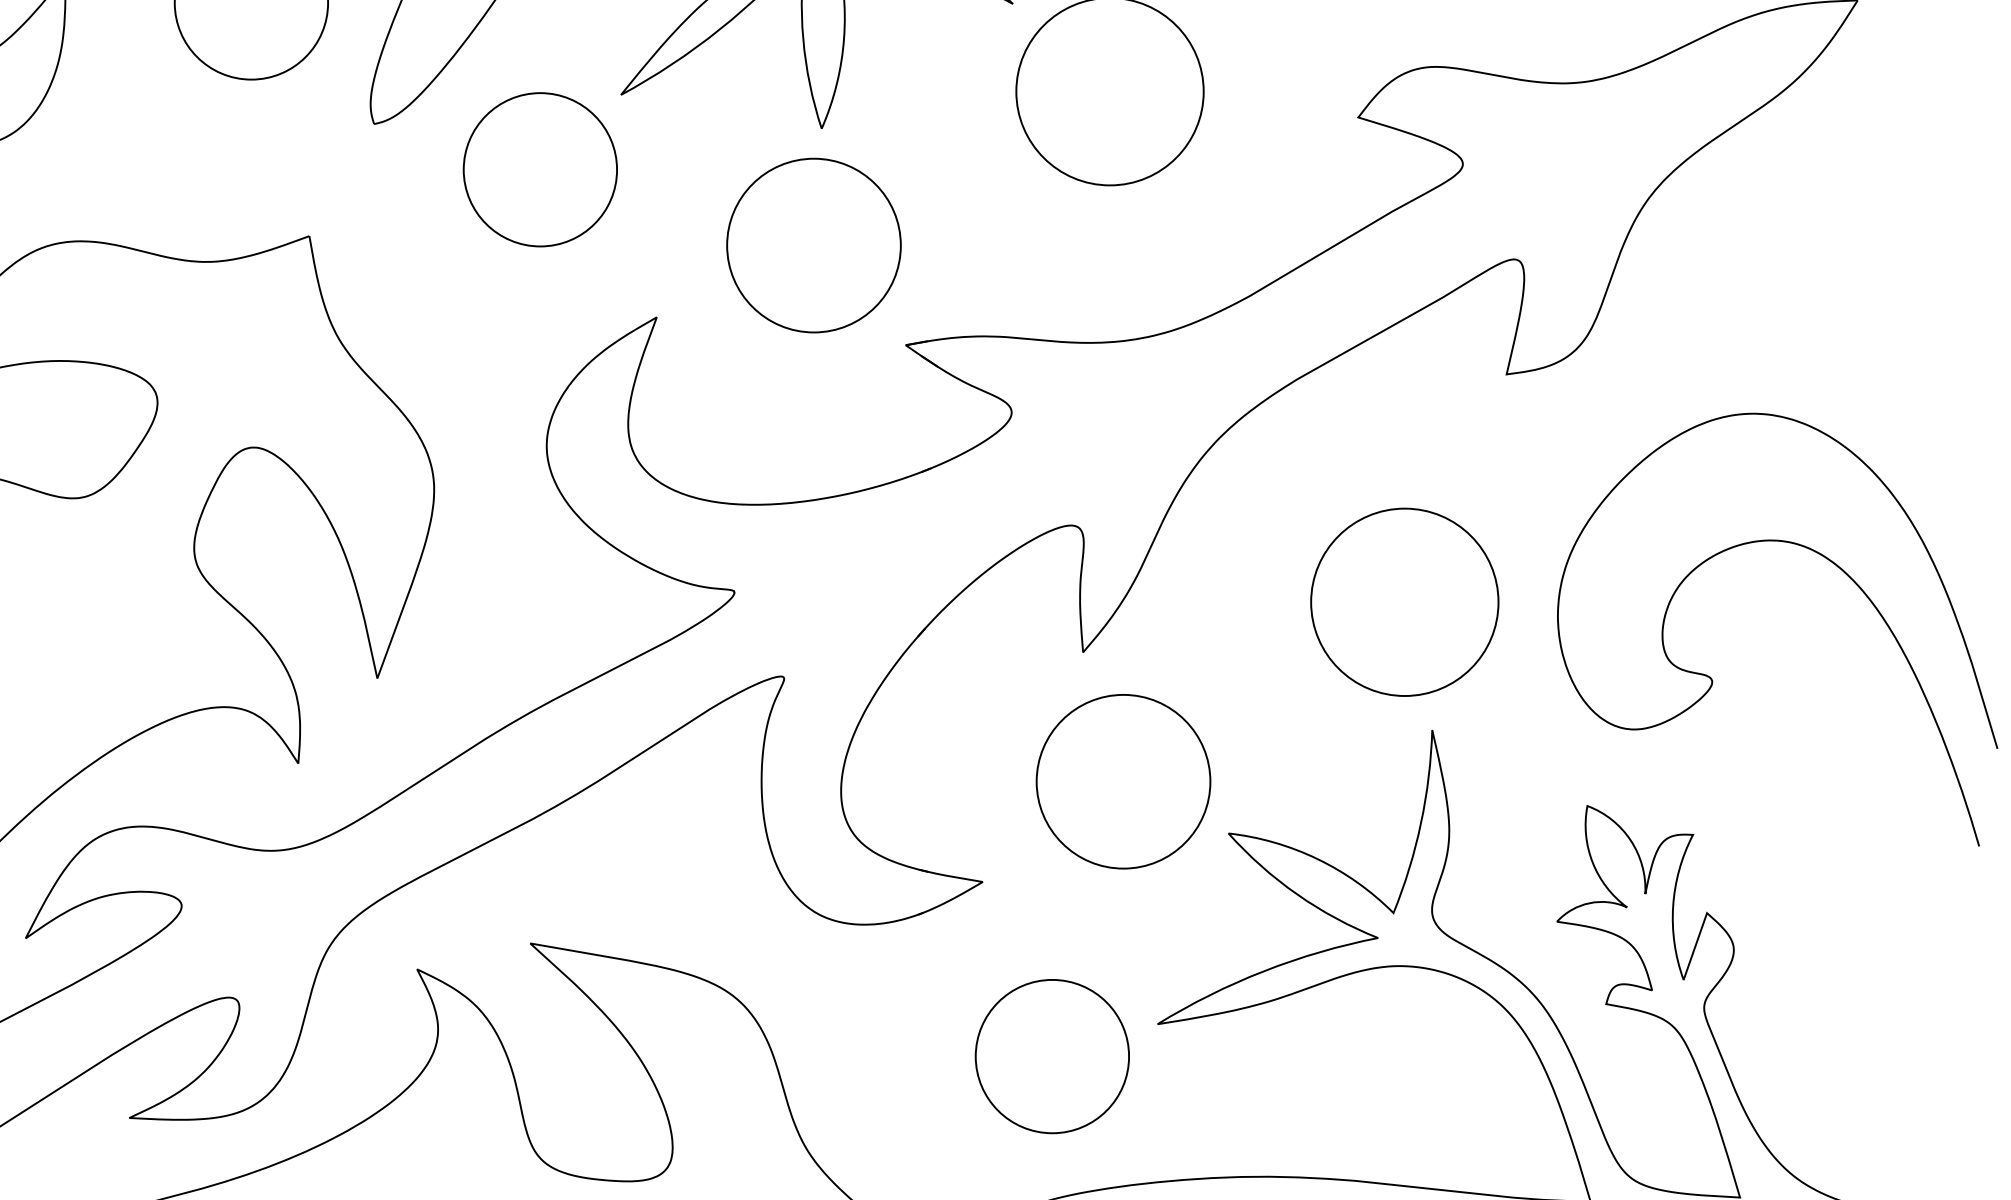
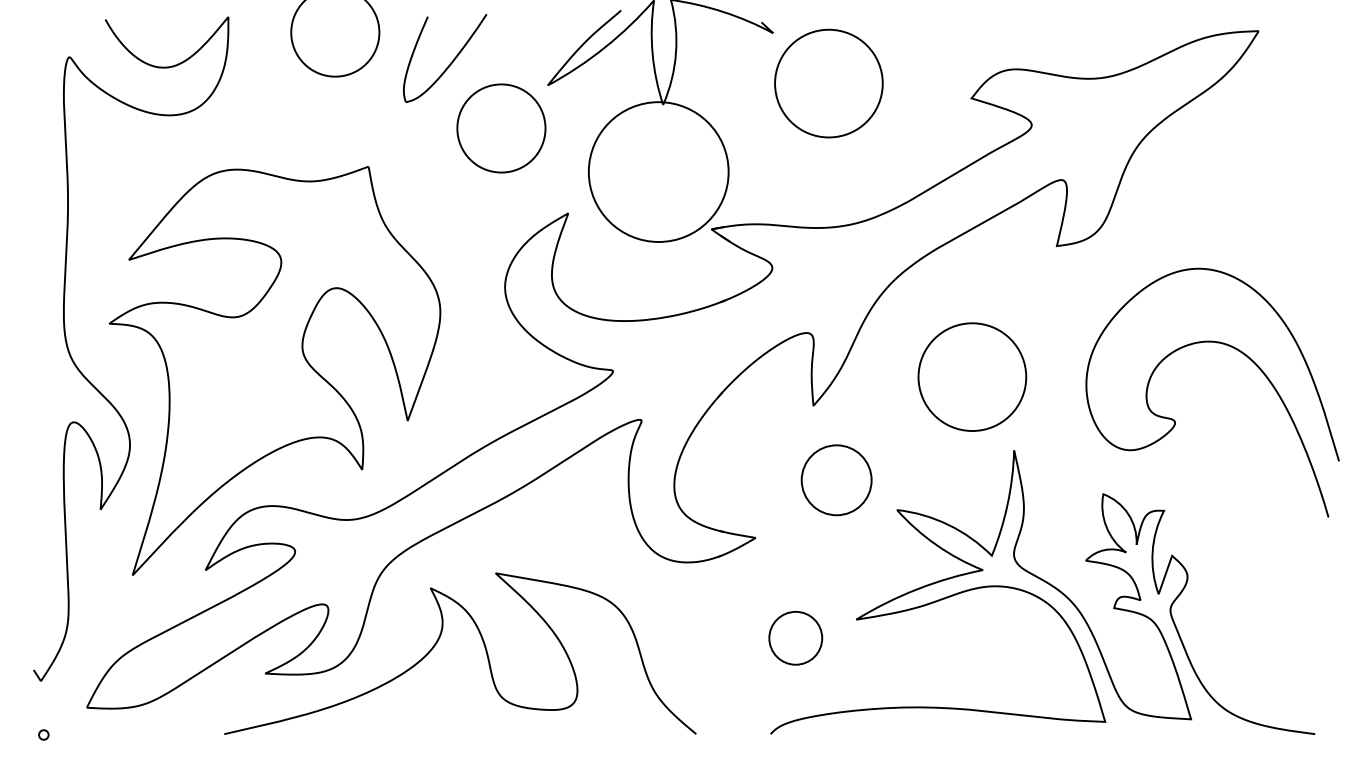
circle: (813, 246) -> (658, 172), size x1.4
circle: (1405, 601) -> (972, 376), moved
circle: (1123, 782) -> (836, 480), size x0.7
circle: (1051, 1056) -> (795, 638), size x0.6

